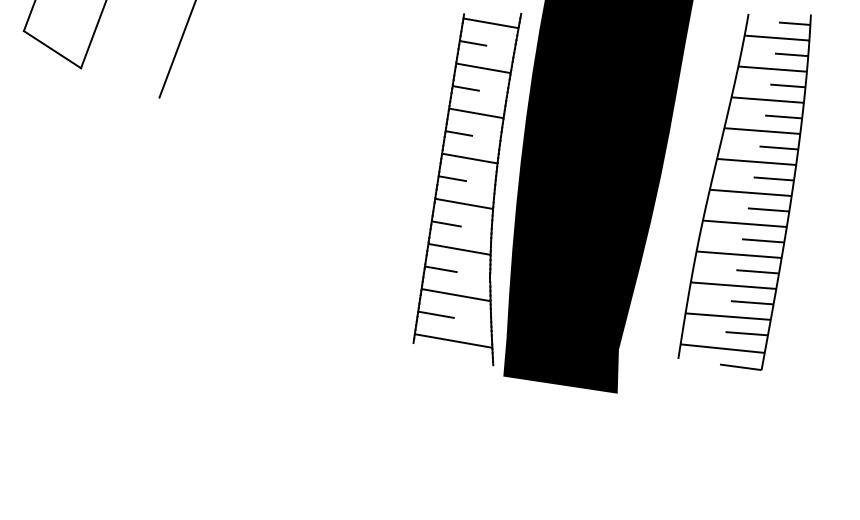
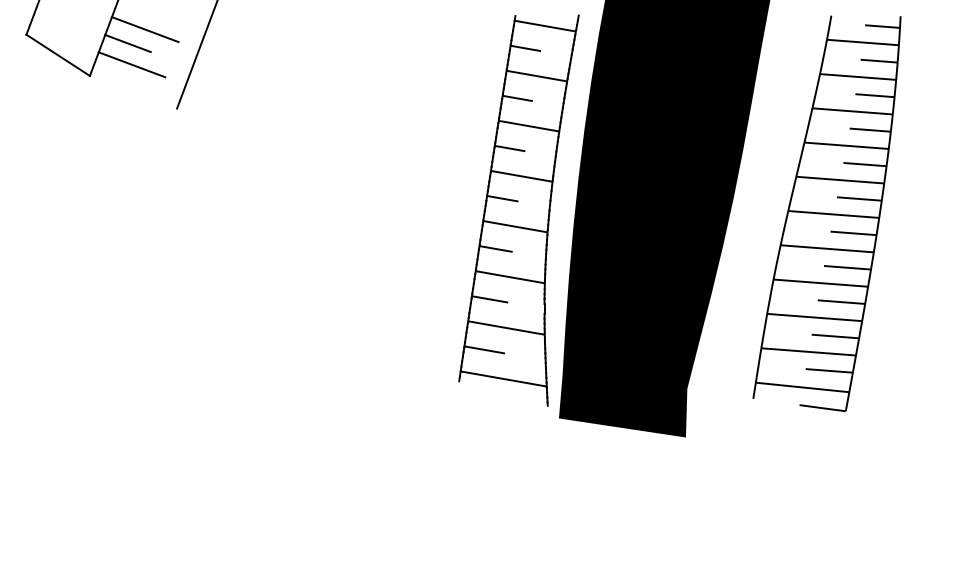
line: (130, 26) -> (144, 29), added
line: (114, 38) -> (127, 42), added
line: (118, 57) -> (131, 64), added

